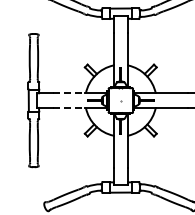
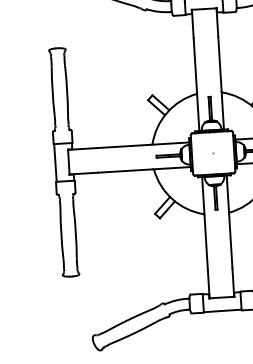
line: (69, 93) -> (124, 146), dashed -> solid
line: (69, 107) -> (125, 170), dashed -> solid

